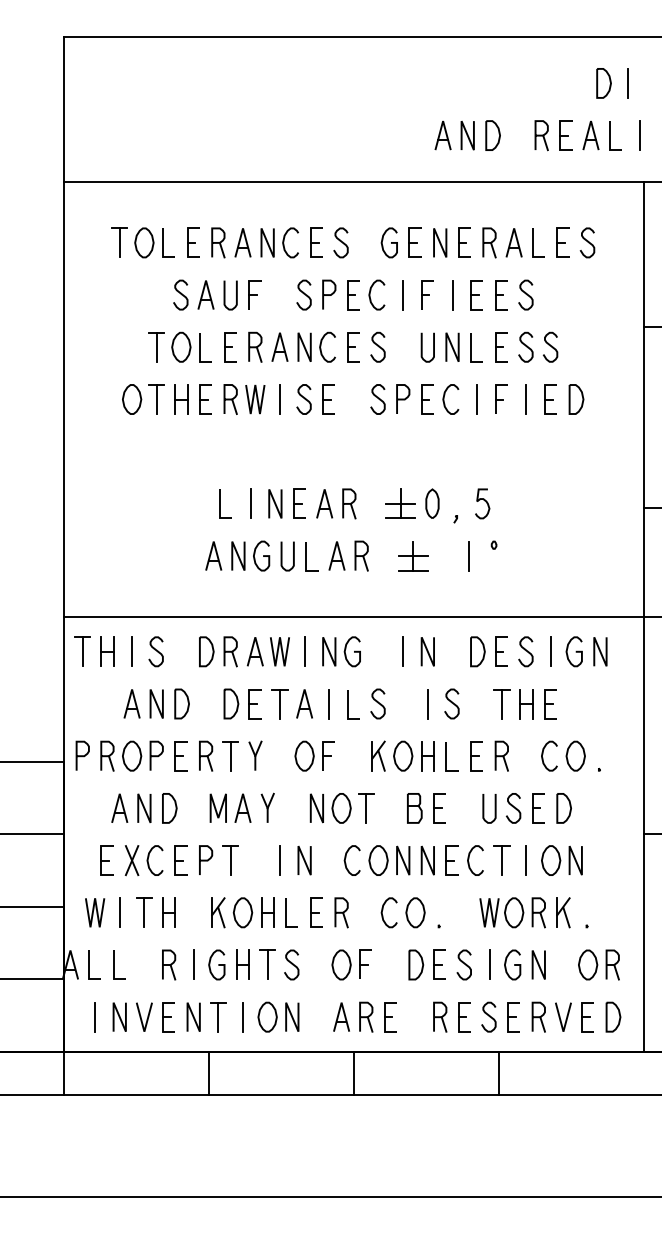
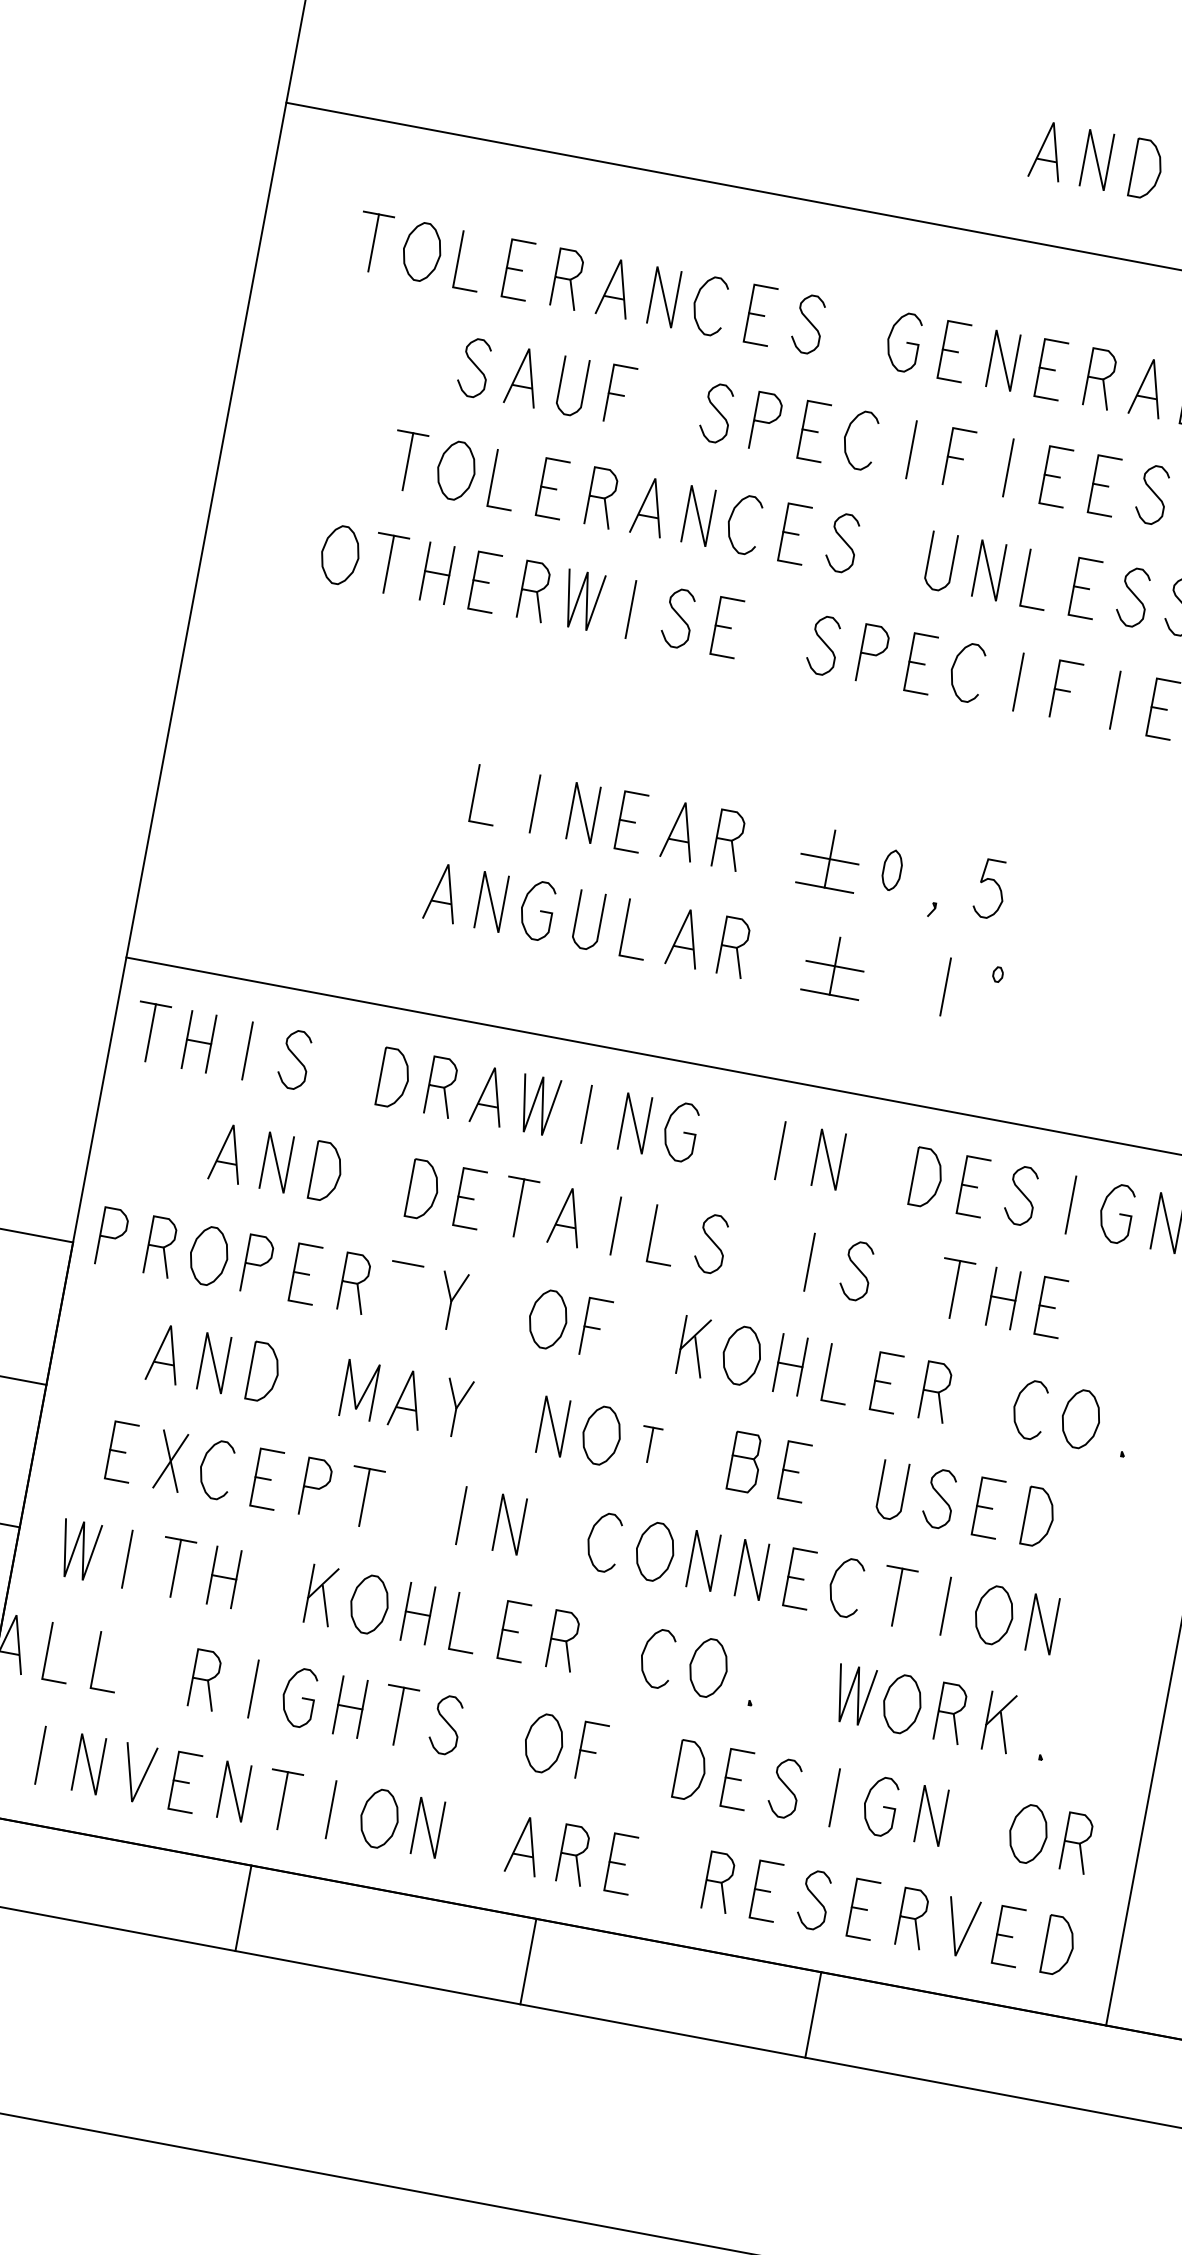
part: (432, 503) -> (892, 869), size x0.7
line: (230, 755) -> (402, 1290), removed
part: (366, 808) -> (650, 1445), size x0.6

